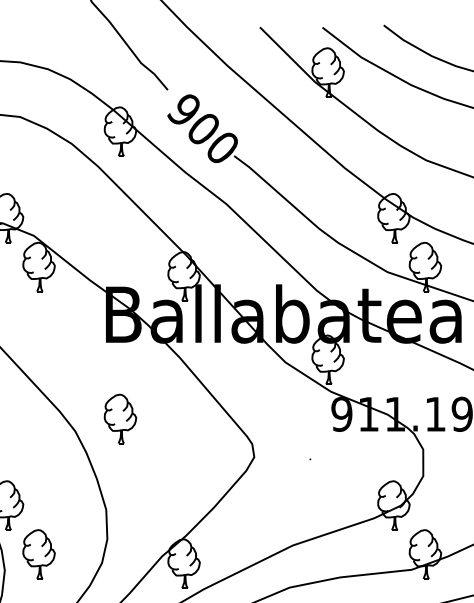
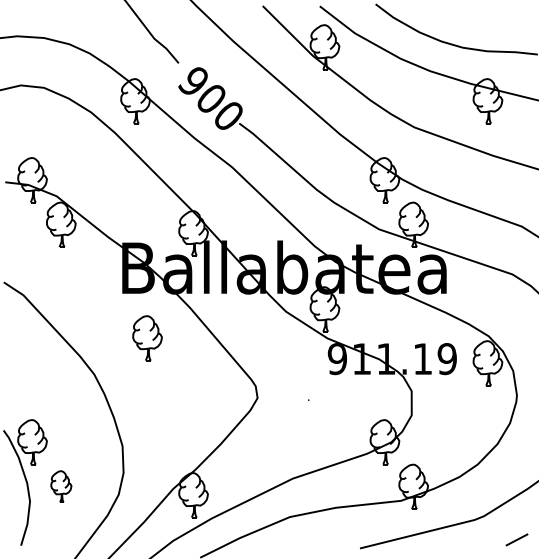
part: (120, 419) -> (147, 338), moved
part: (39, 554) -> (61, 486), size x0.7

